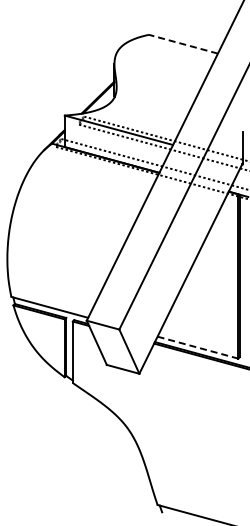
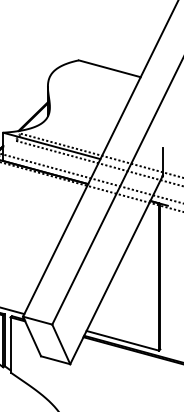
line: (183, 44) -> (109, 69), dashed -> solid
line: (197, 347) -> (122, 340), dashed -> solid

